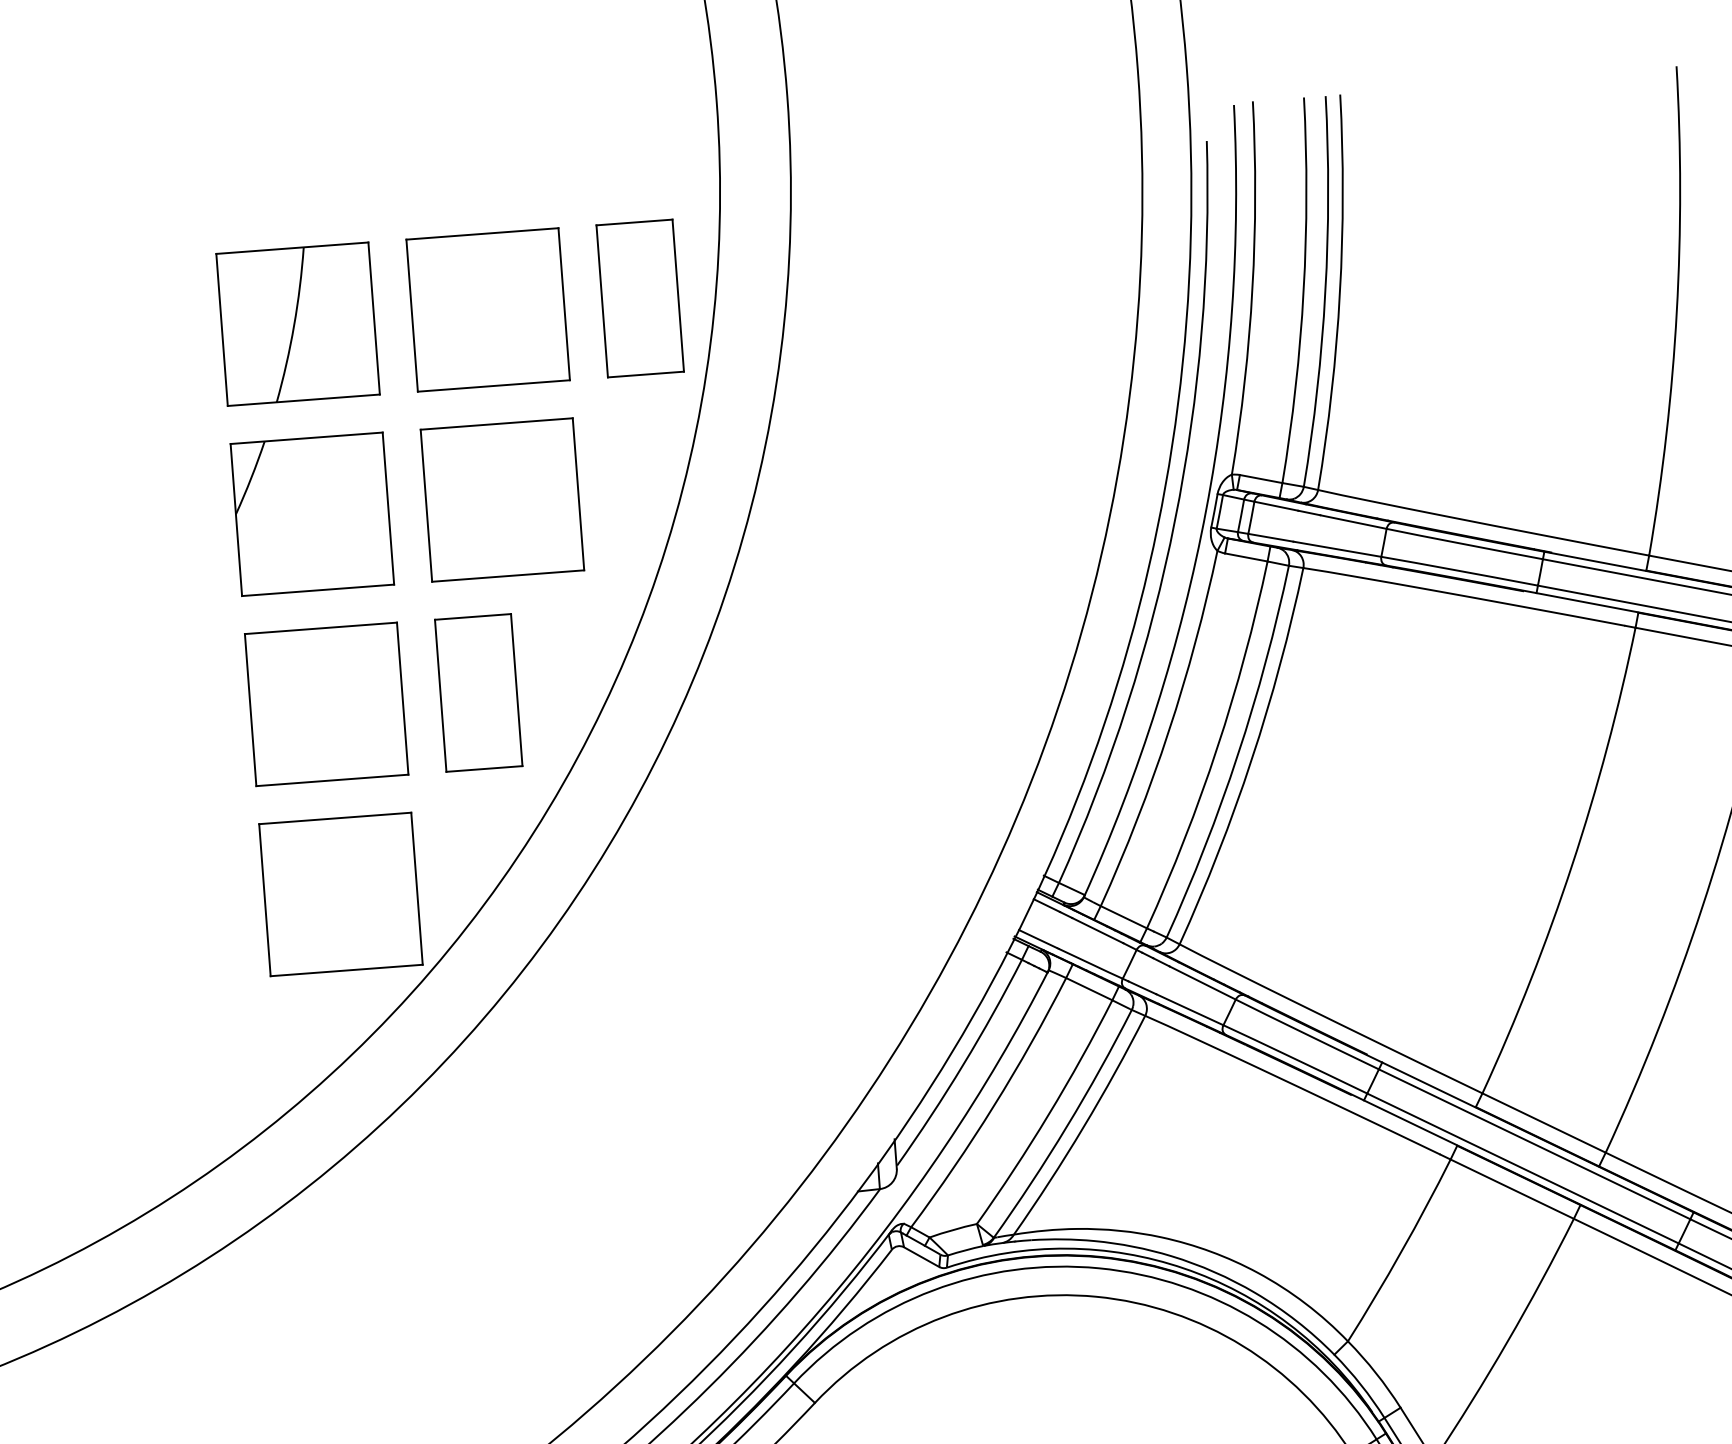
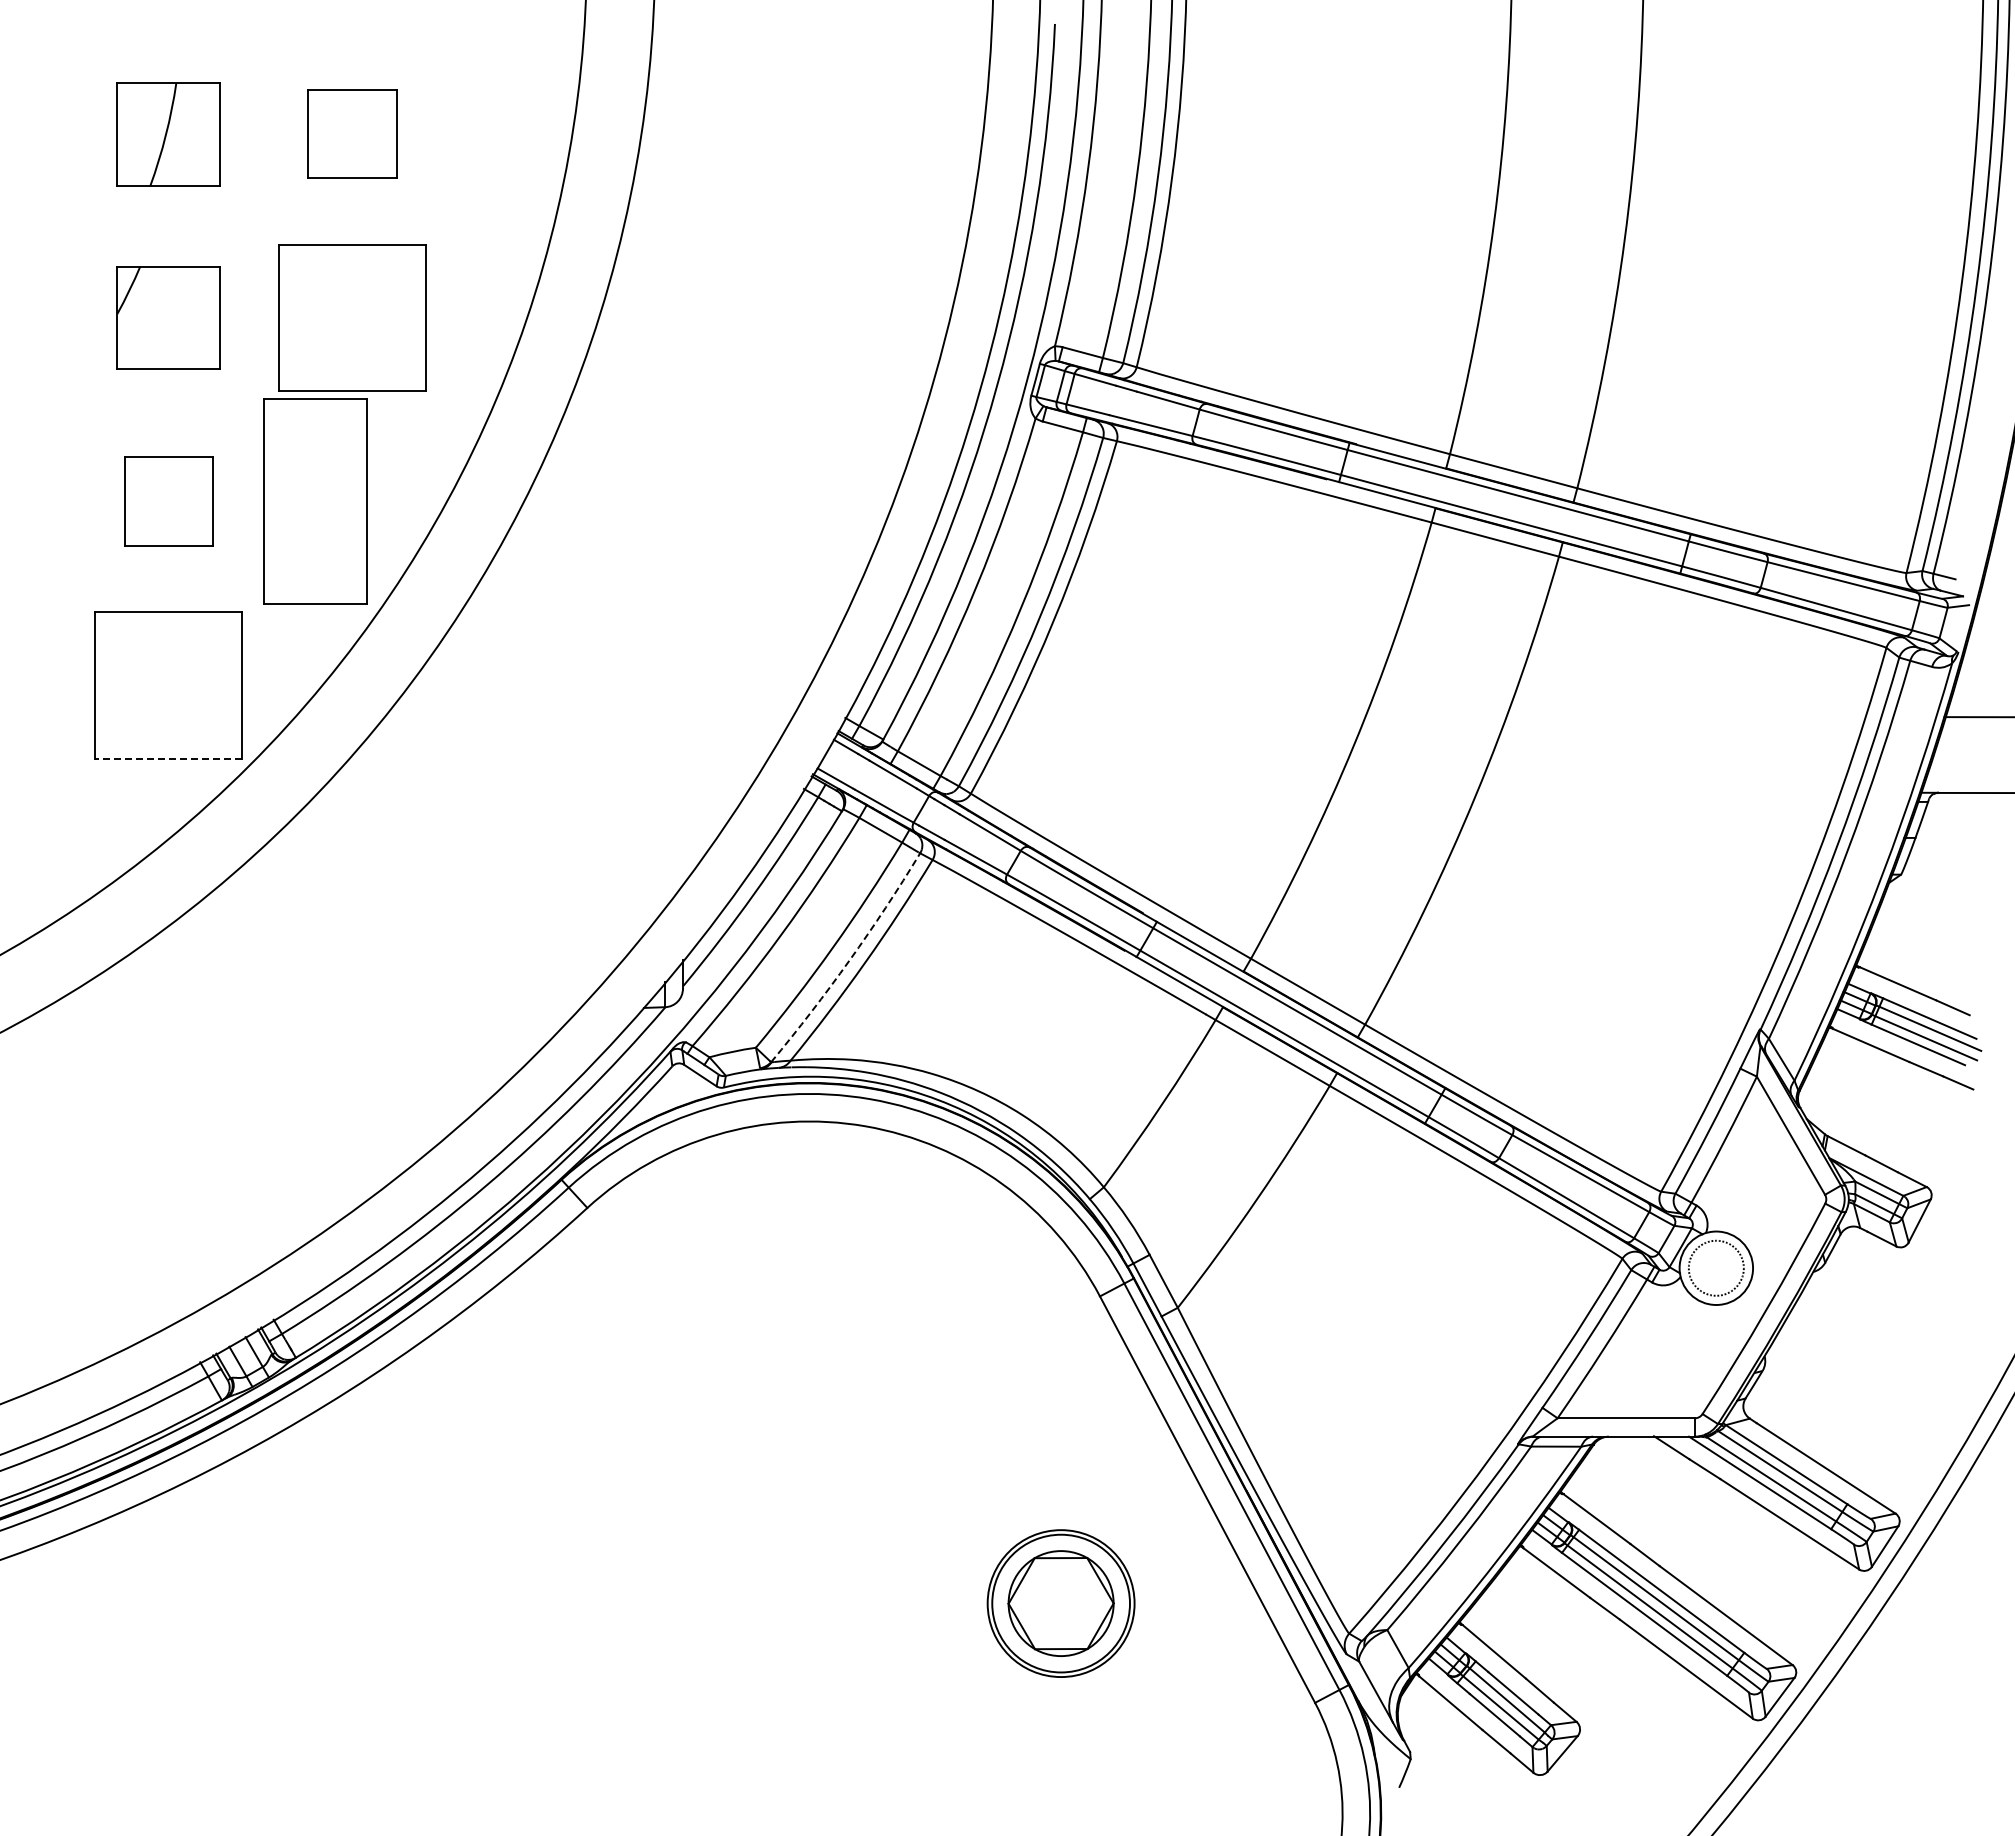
part: (640, 298) -> (499, 134), removed
part: (488, 310) -> (352, 134), size x0.6
part: (297, 324) -> (168, 134), size x0.7
part: (312, 513) -> (168, 317), size x0.7
part: (478, 692) -> (315, 501), size x1.4
part: (326, 704) -> (168, 501), size x0.6
line: (346, 970) -> (168, 758), solid -> dashed
arc: (1067, 1126) -> (849, 960), solid -> dashed

